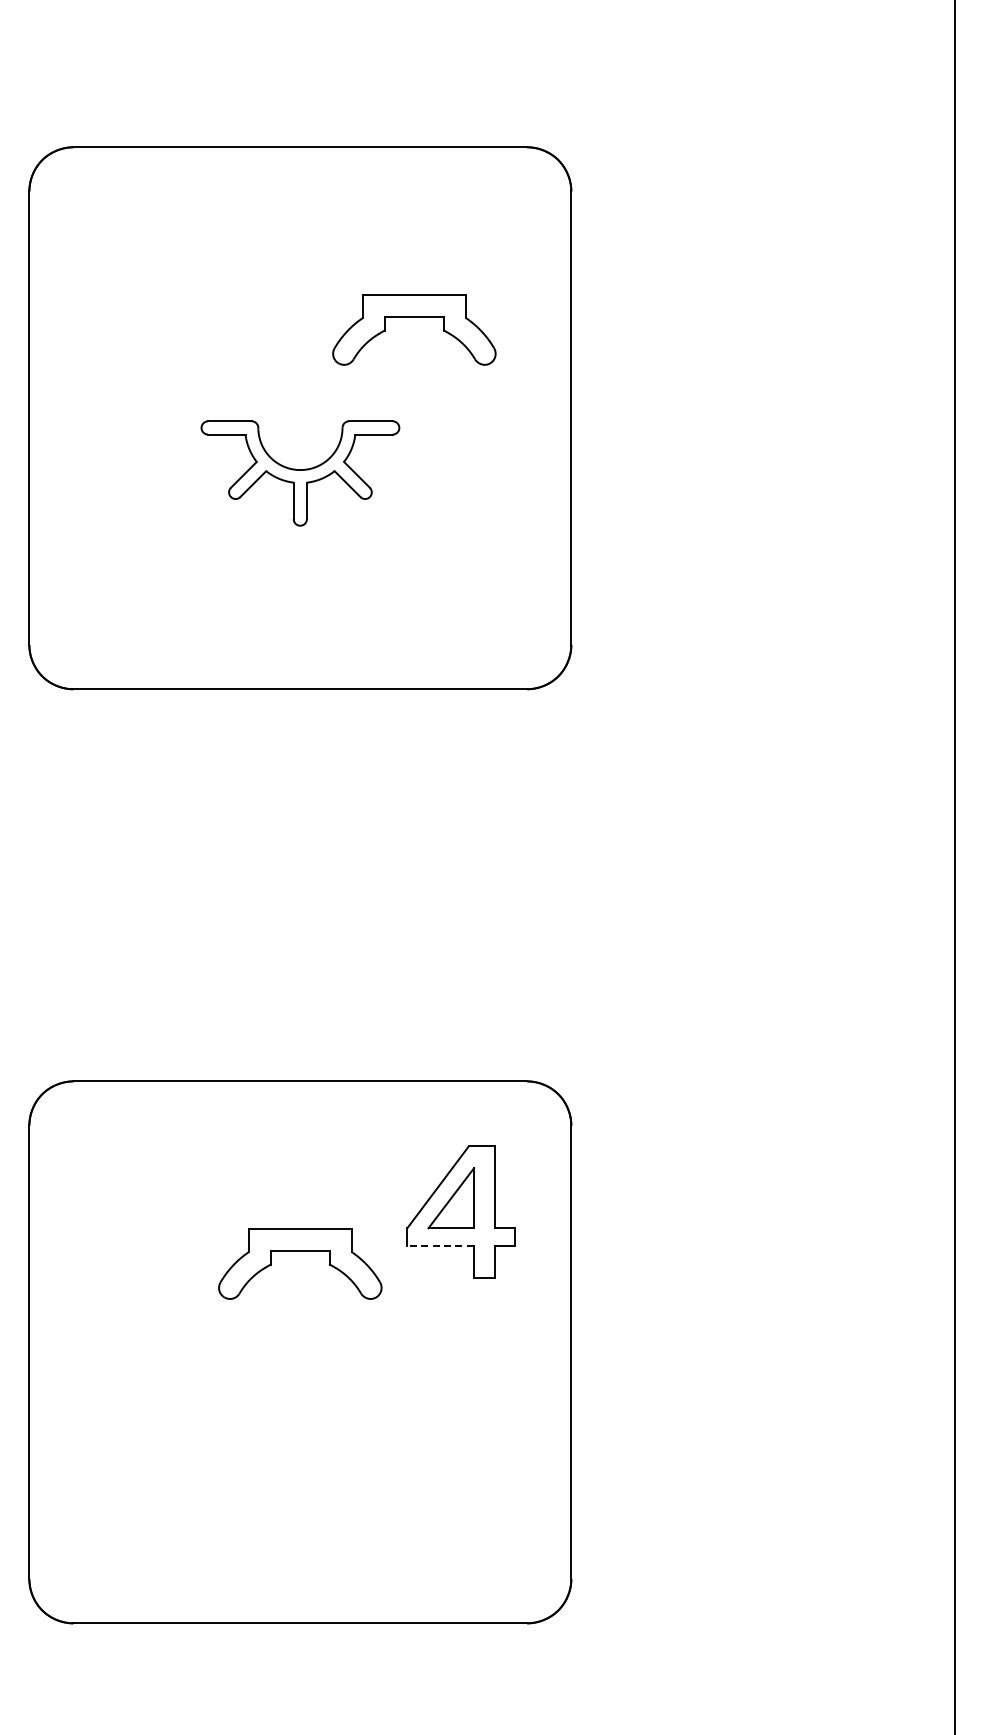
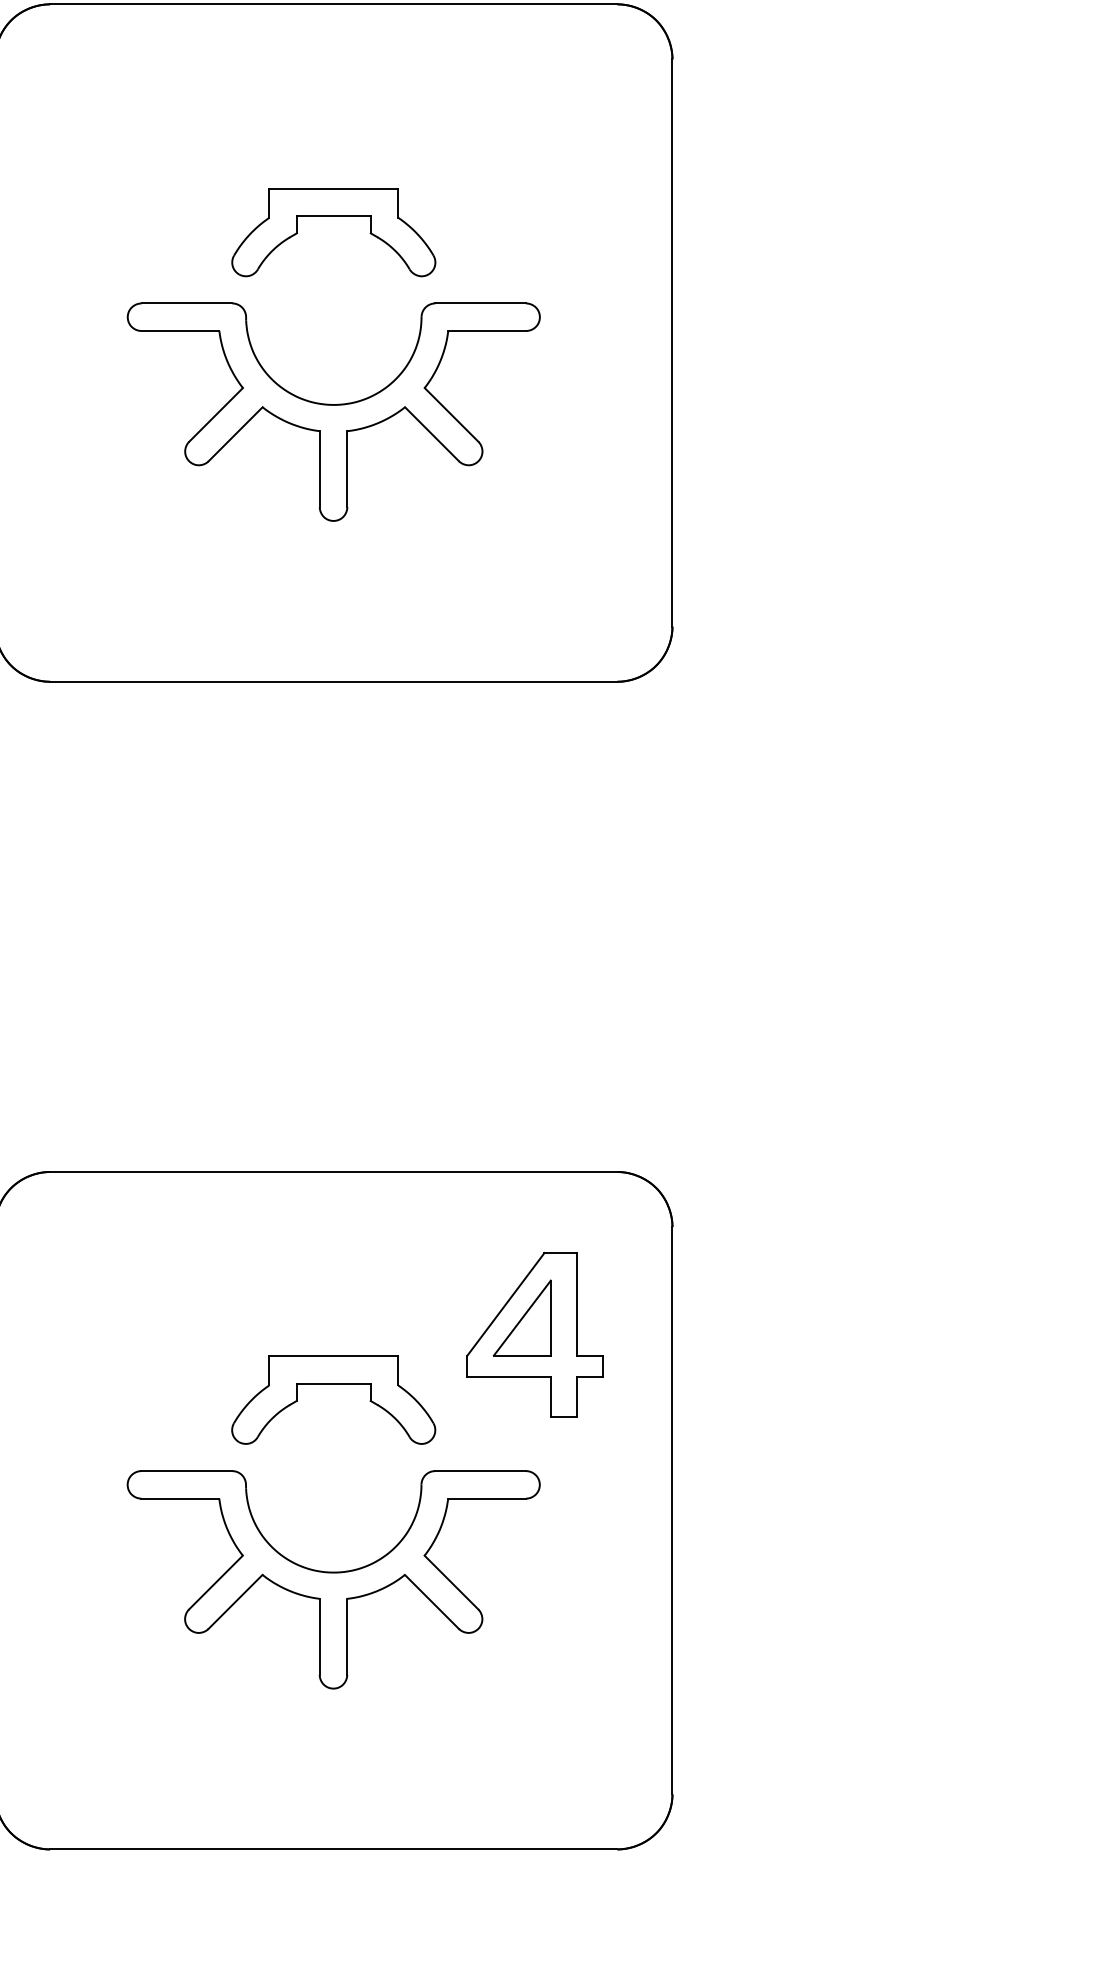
part: (414, 317) -> (333, 217), moved
part: (300, 473) -> (333, 412), size x1.67
line: (440, 1245) -> (508, 1377), dashed -> solid
part: (300, 1407) -> (333, 1579), added

